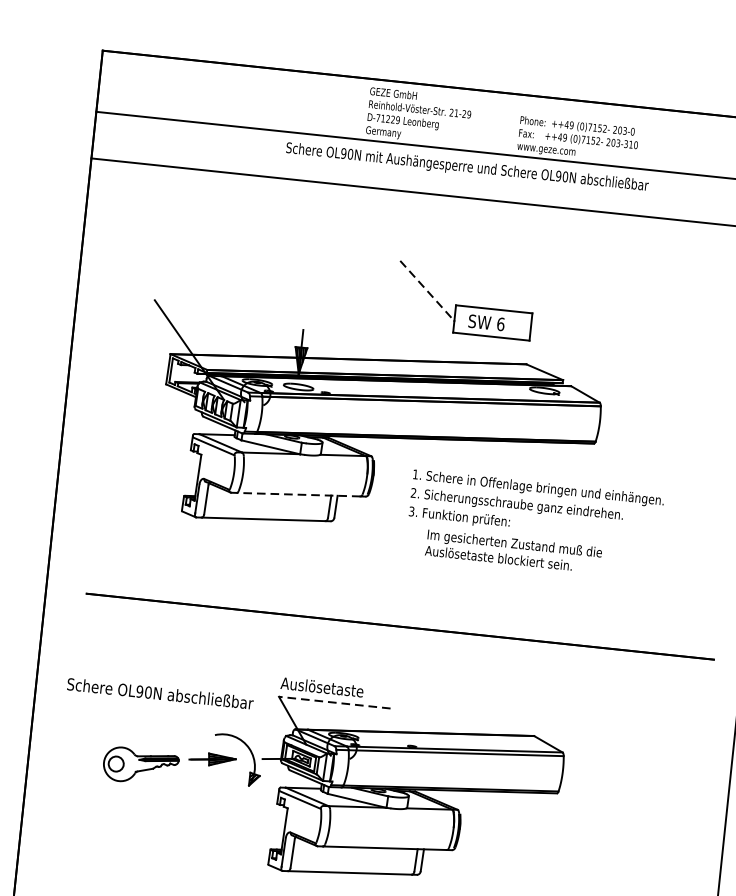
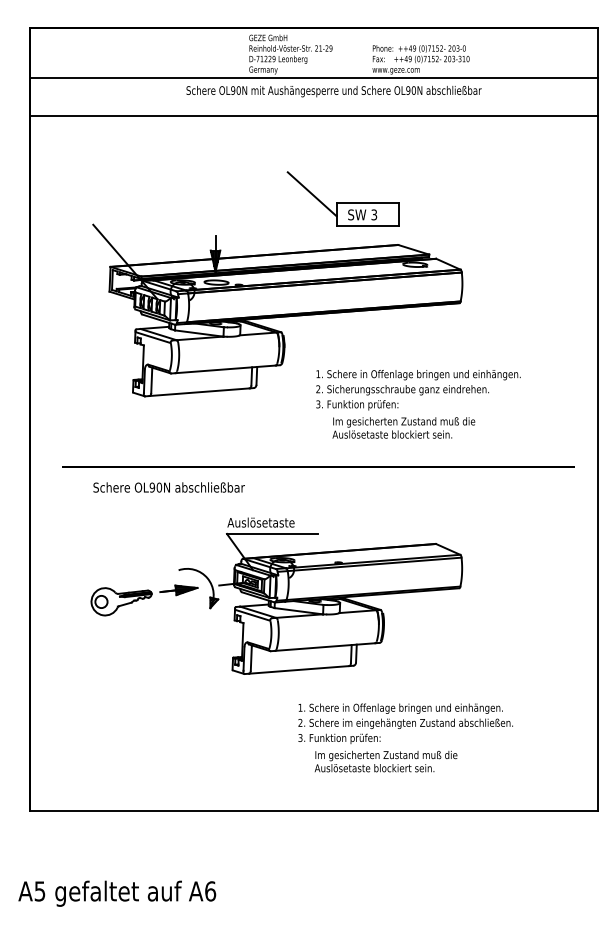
line: (427, 291) -> (312, 194), dashed -> solid
text: (501, 323) -> (374, 214), 6 -> 3
line: (298, 494) -> (225, 369), dashed -> solid
text: (534, 524) -> (418, 404), moved
text: (159, 693) -> (168, 487), moved
line: (333, 701) -> (271, 533), dashed -> solid

